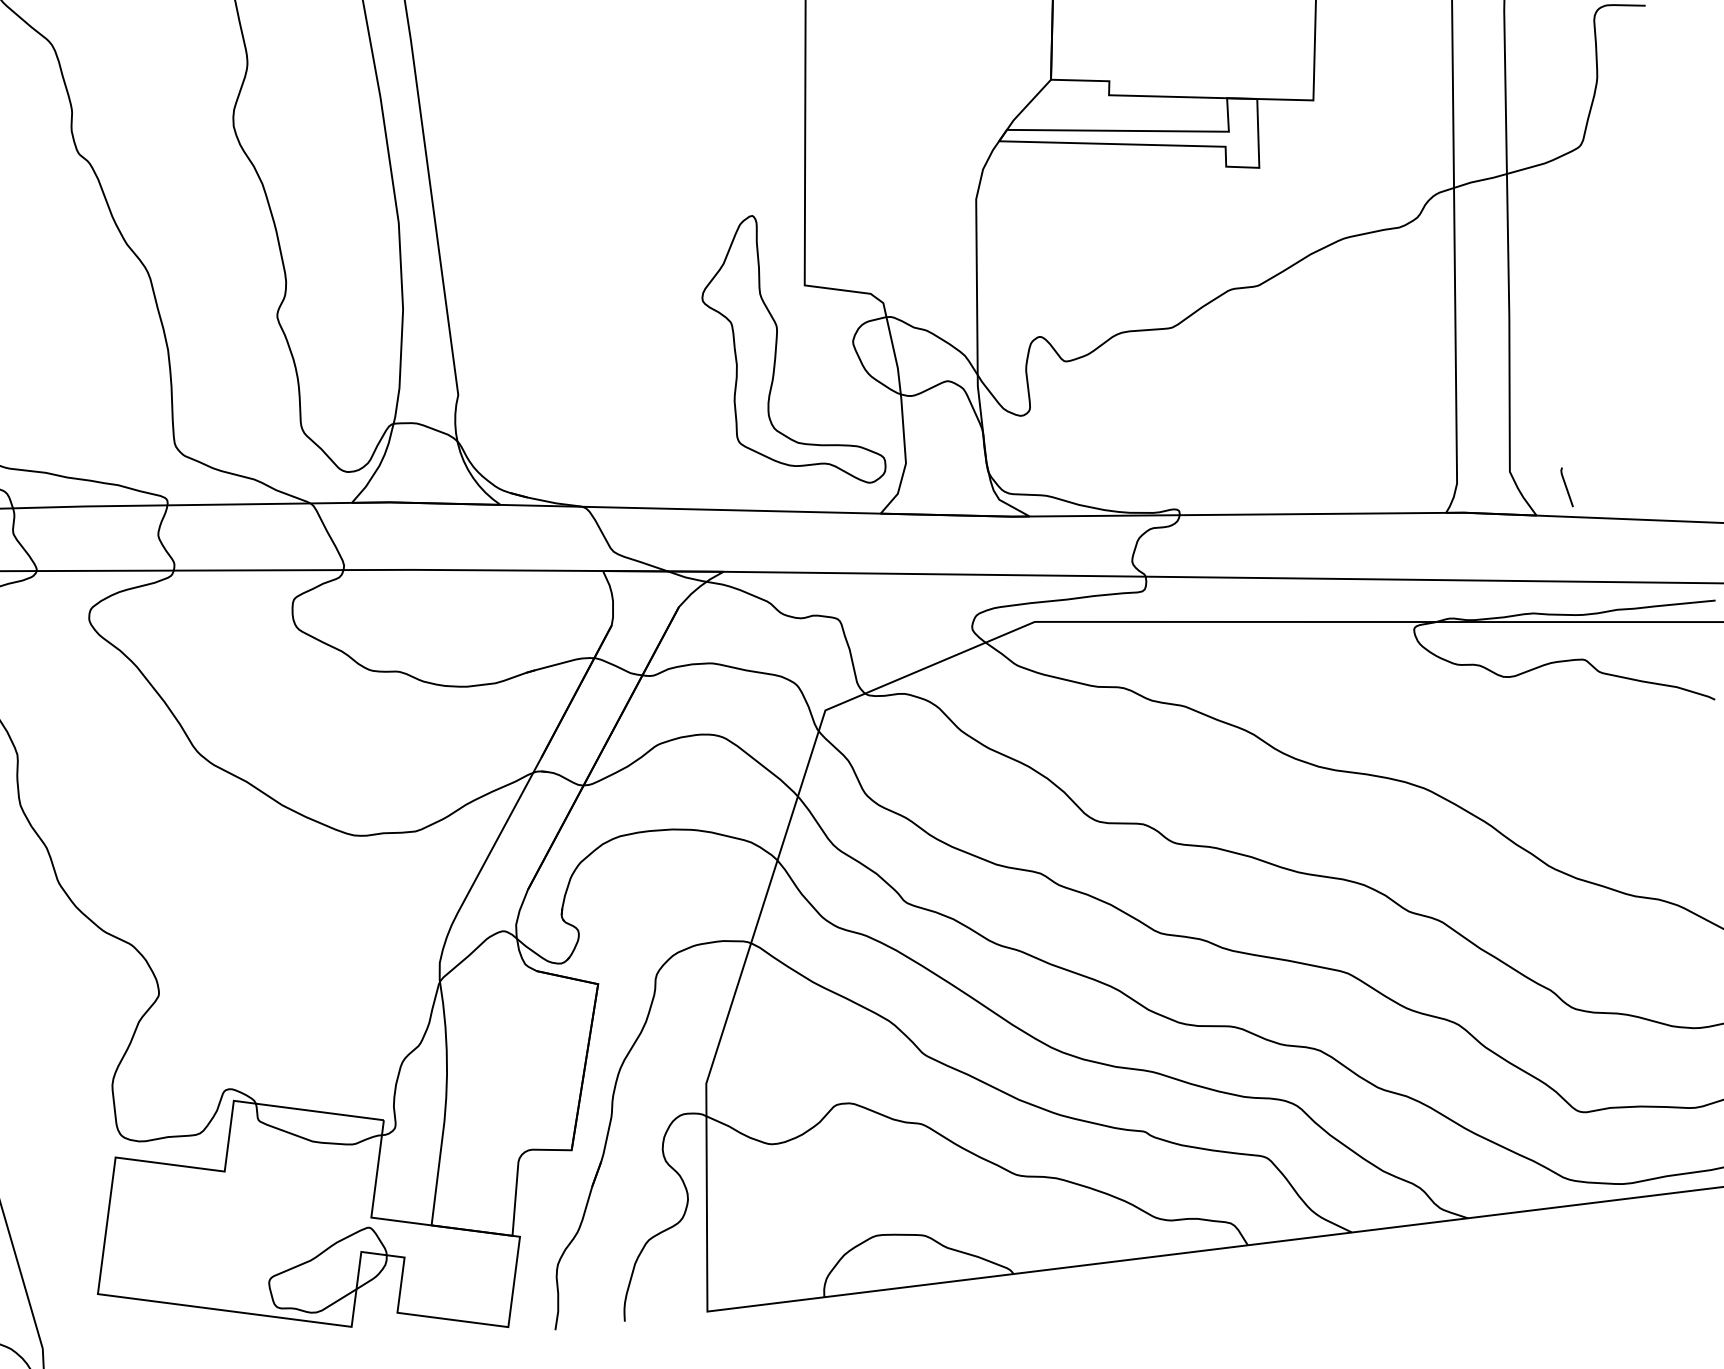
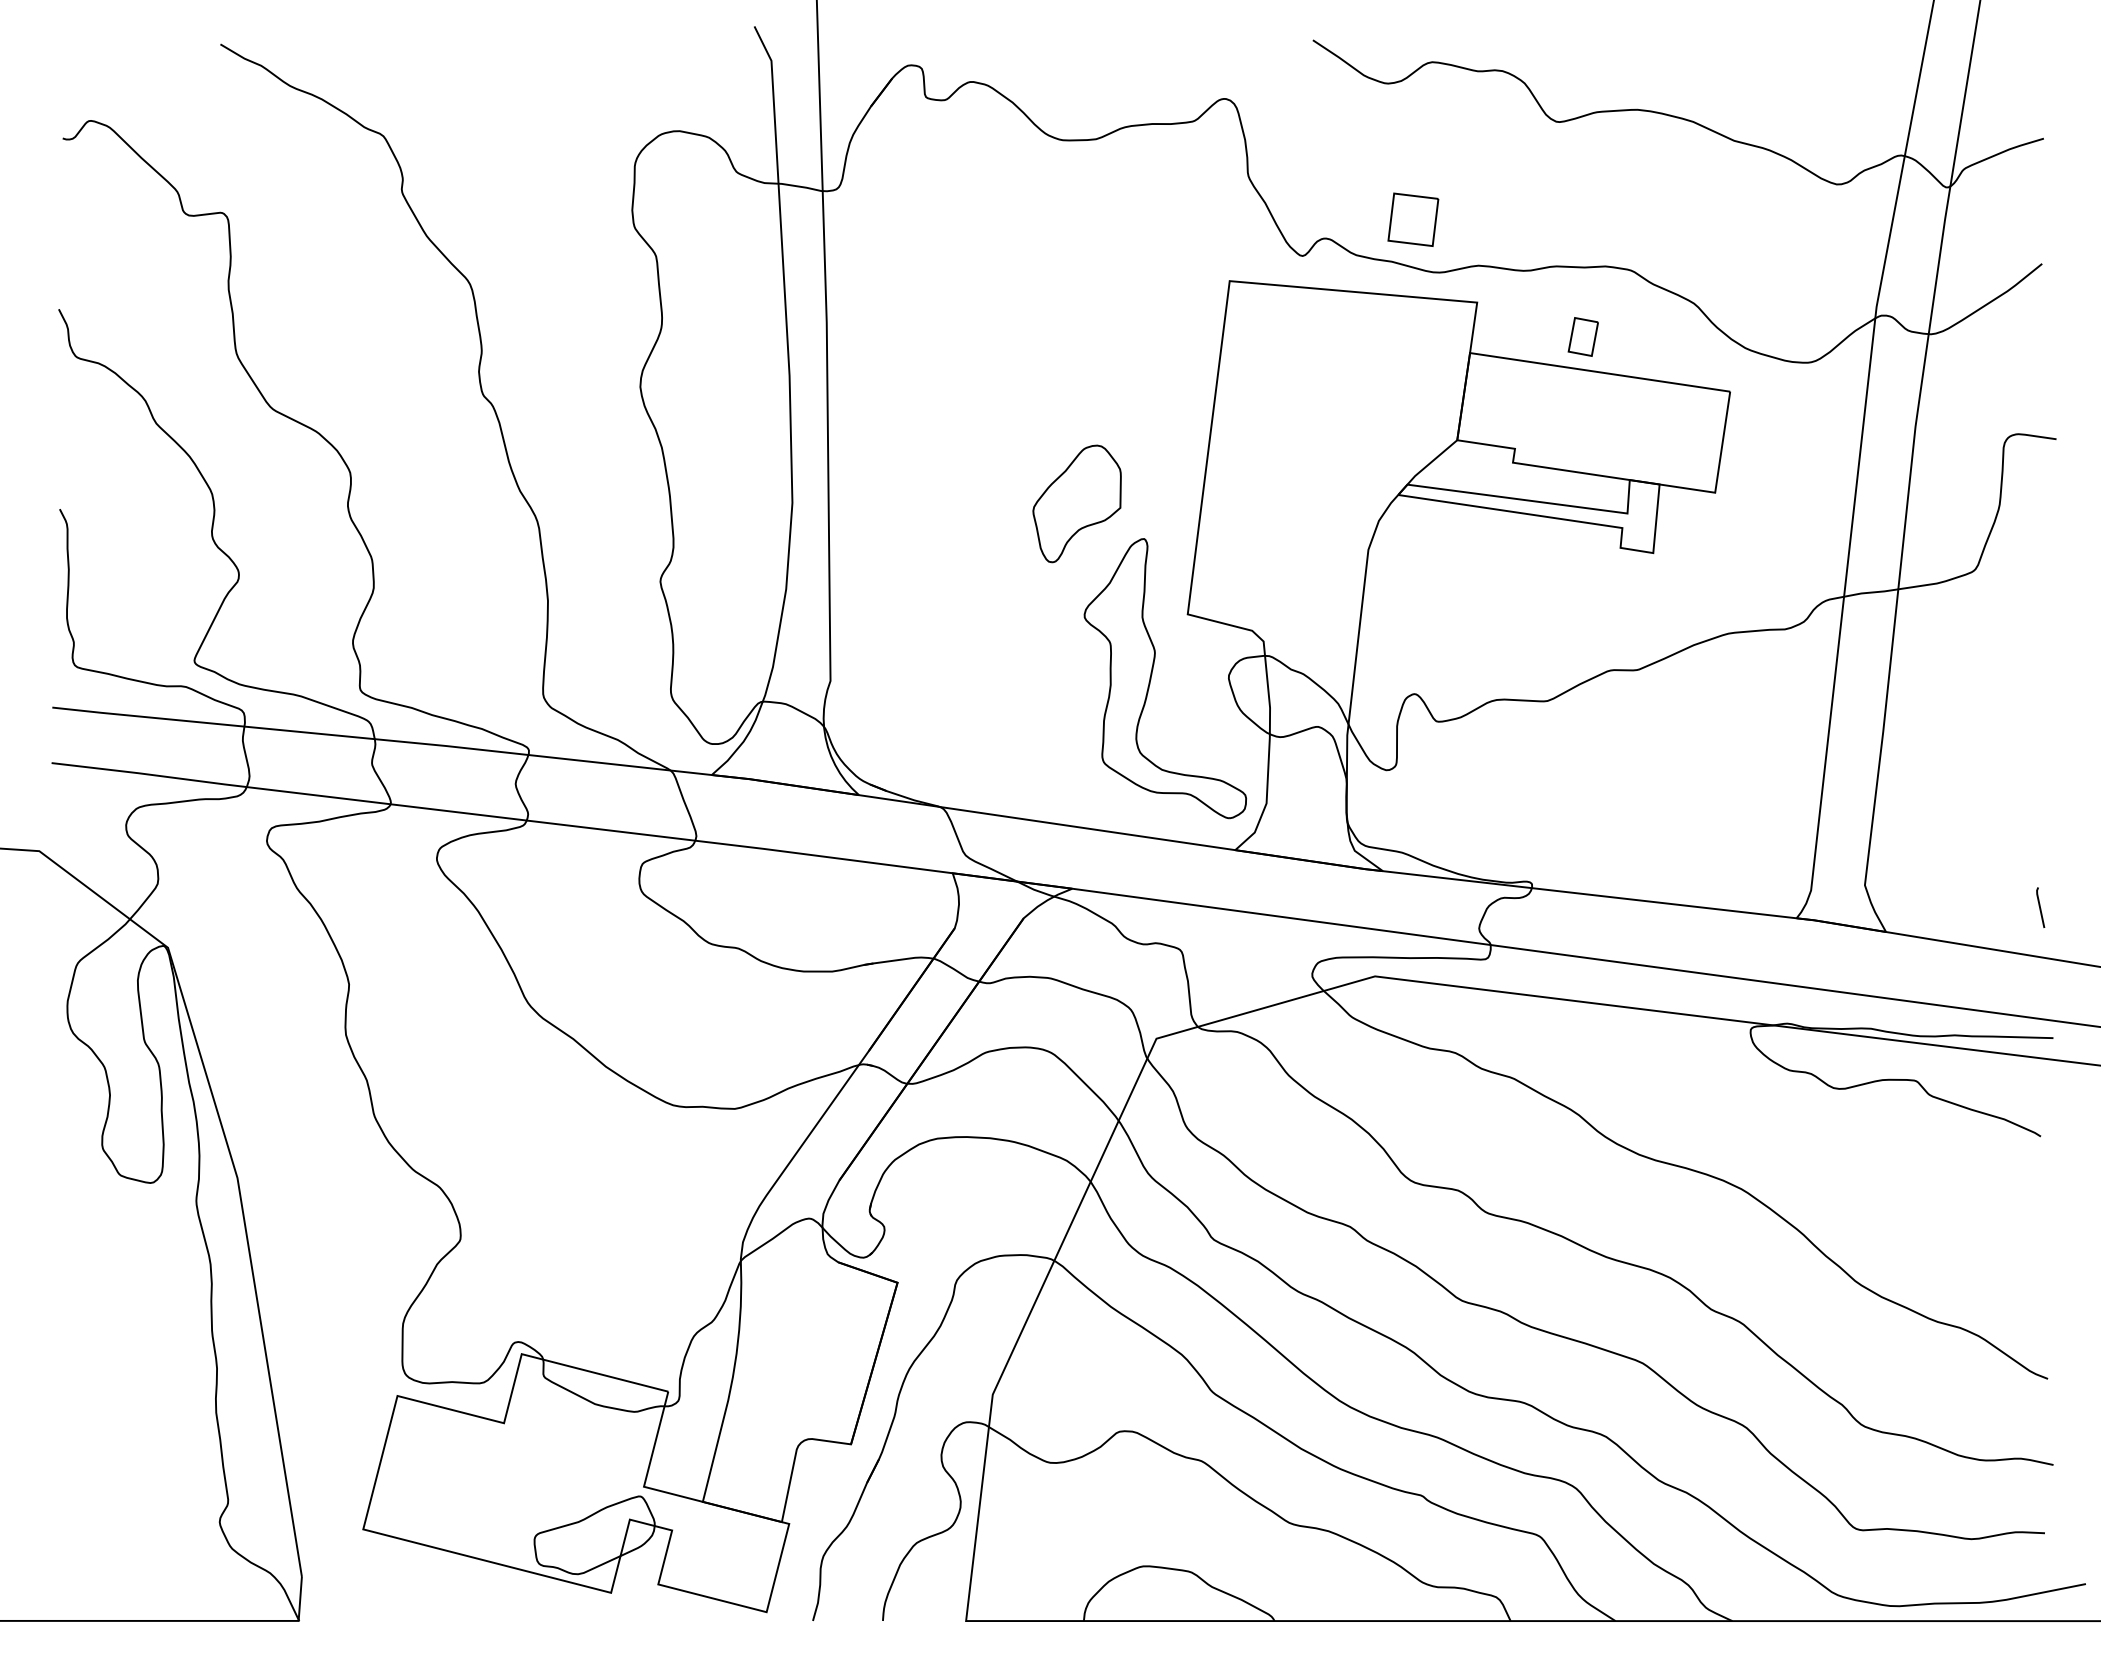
part: (680, 188) -> (1076, 503), added
line: (1566, 487) -> (2040, 907), moved

